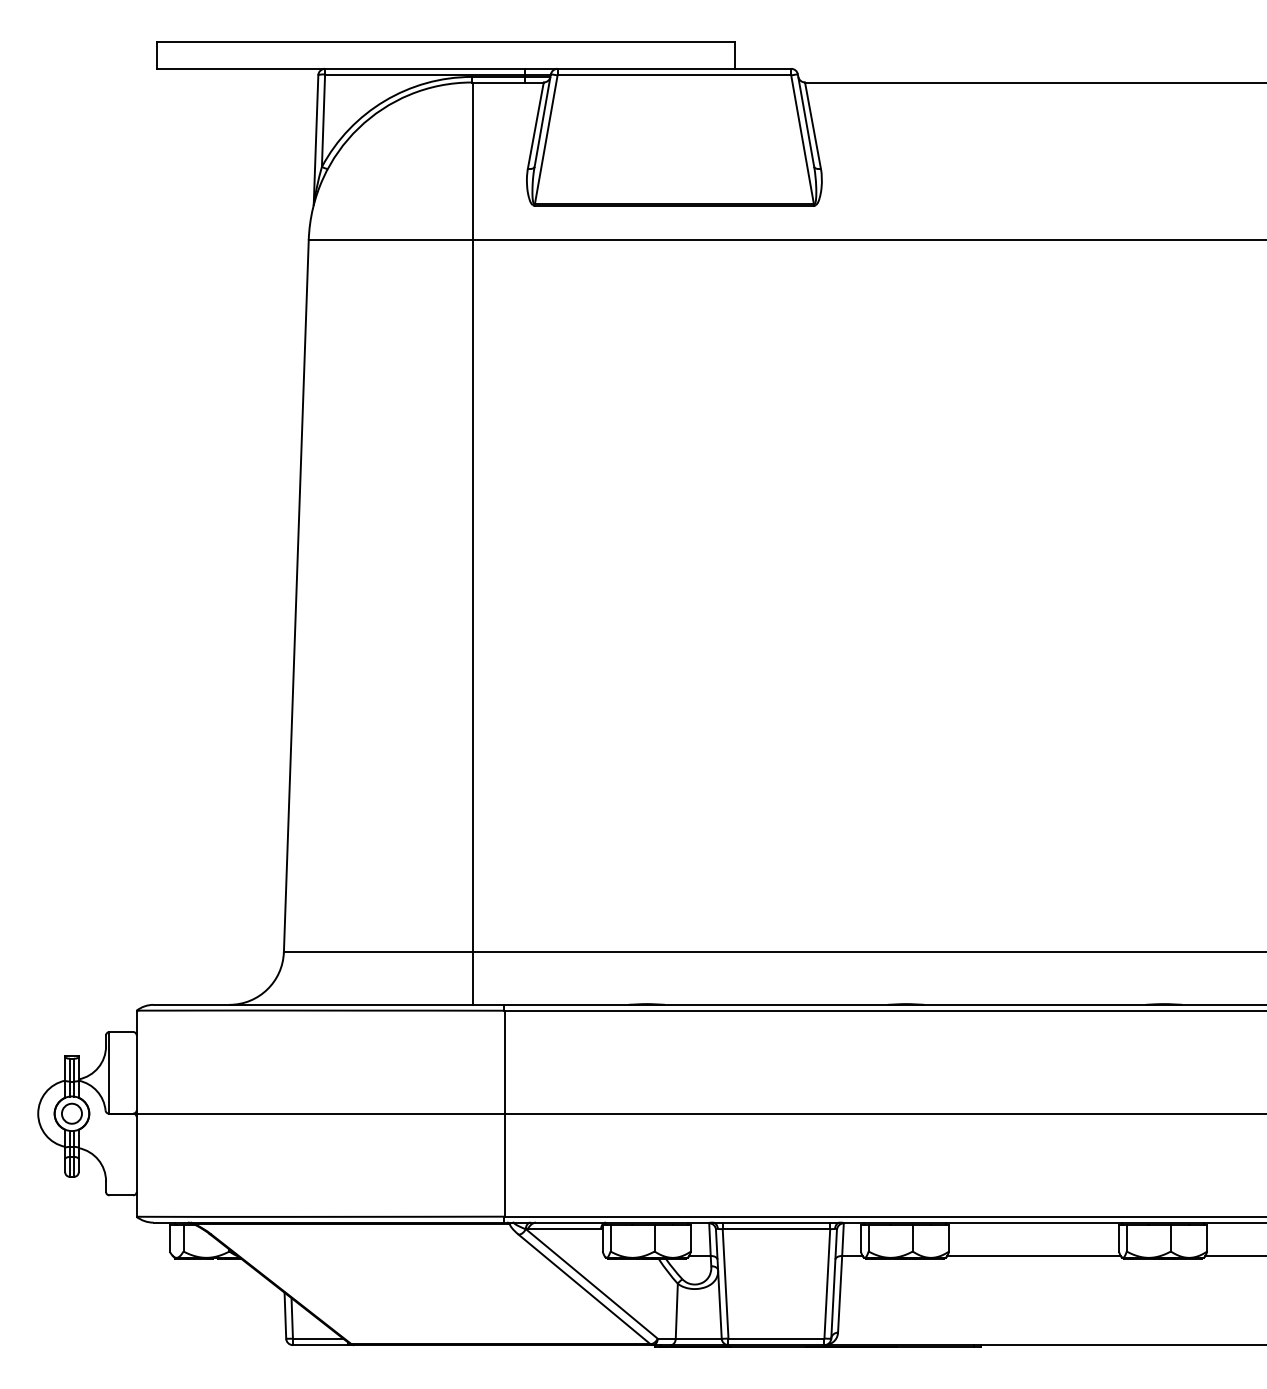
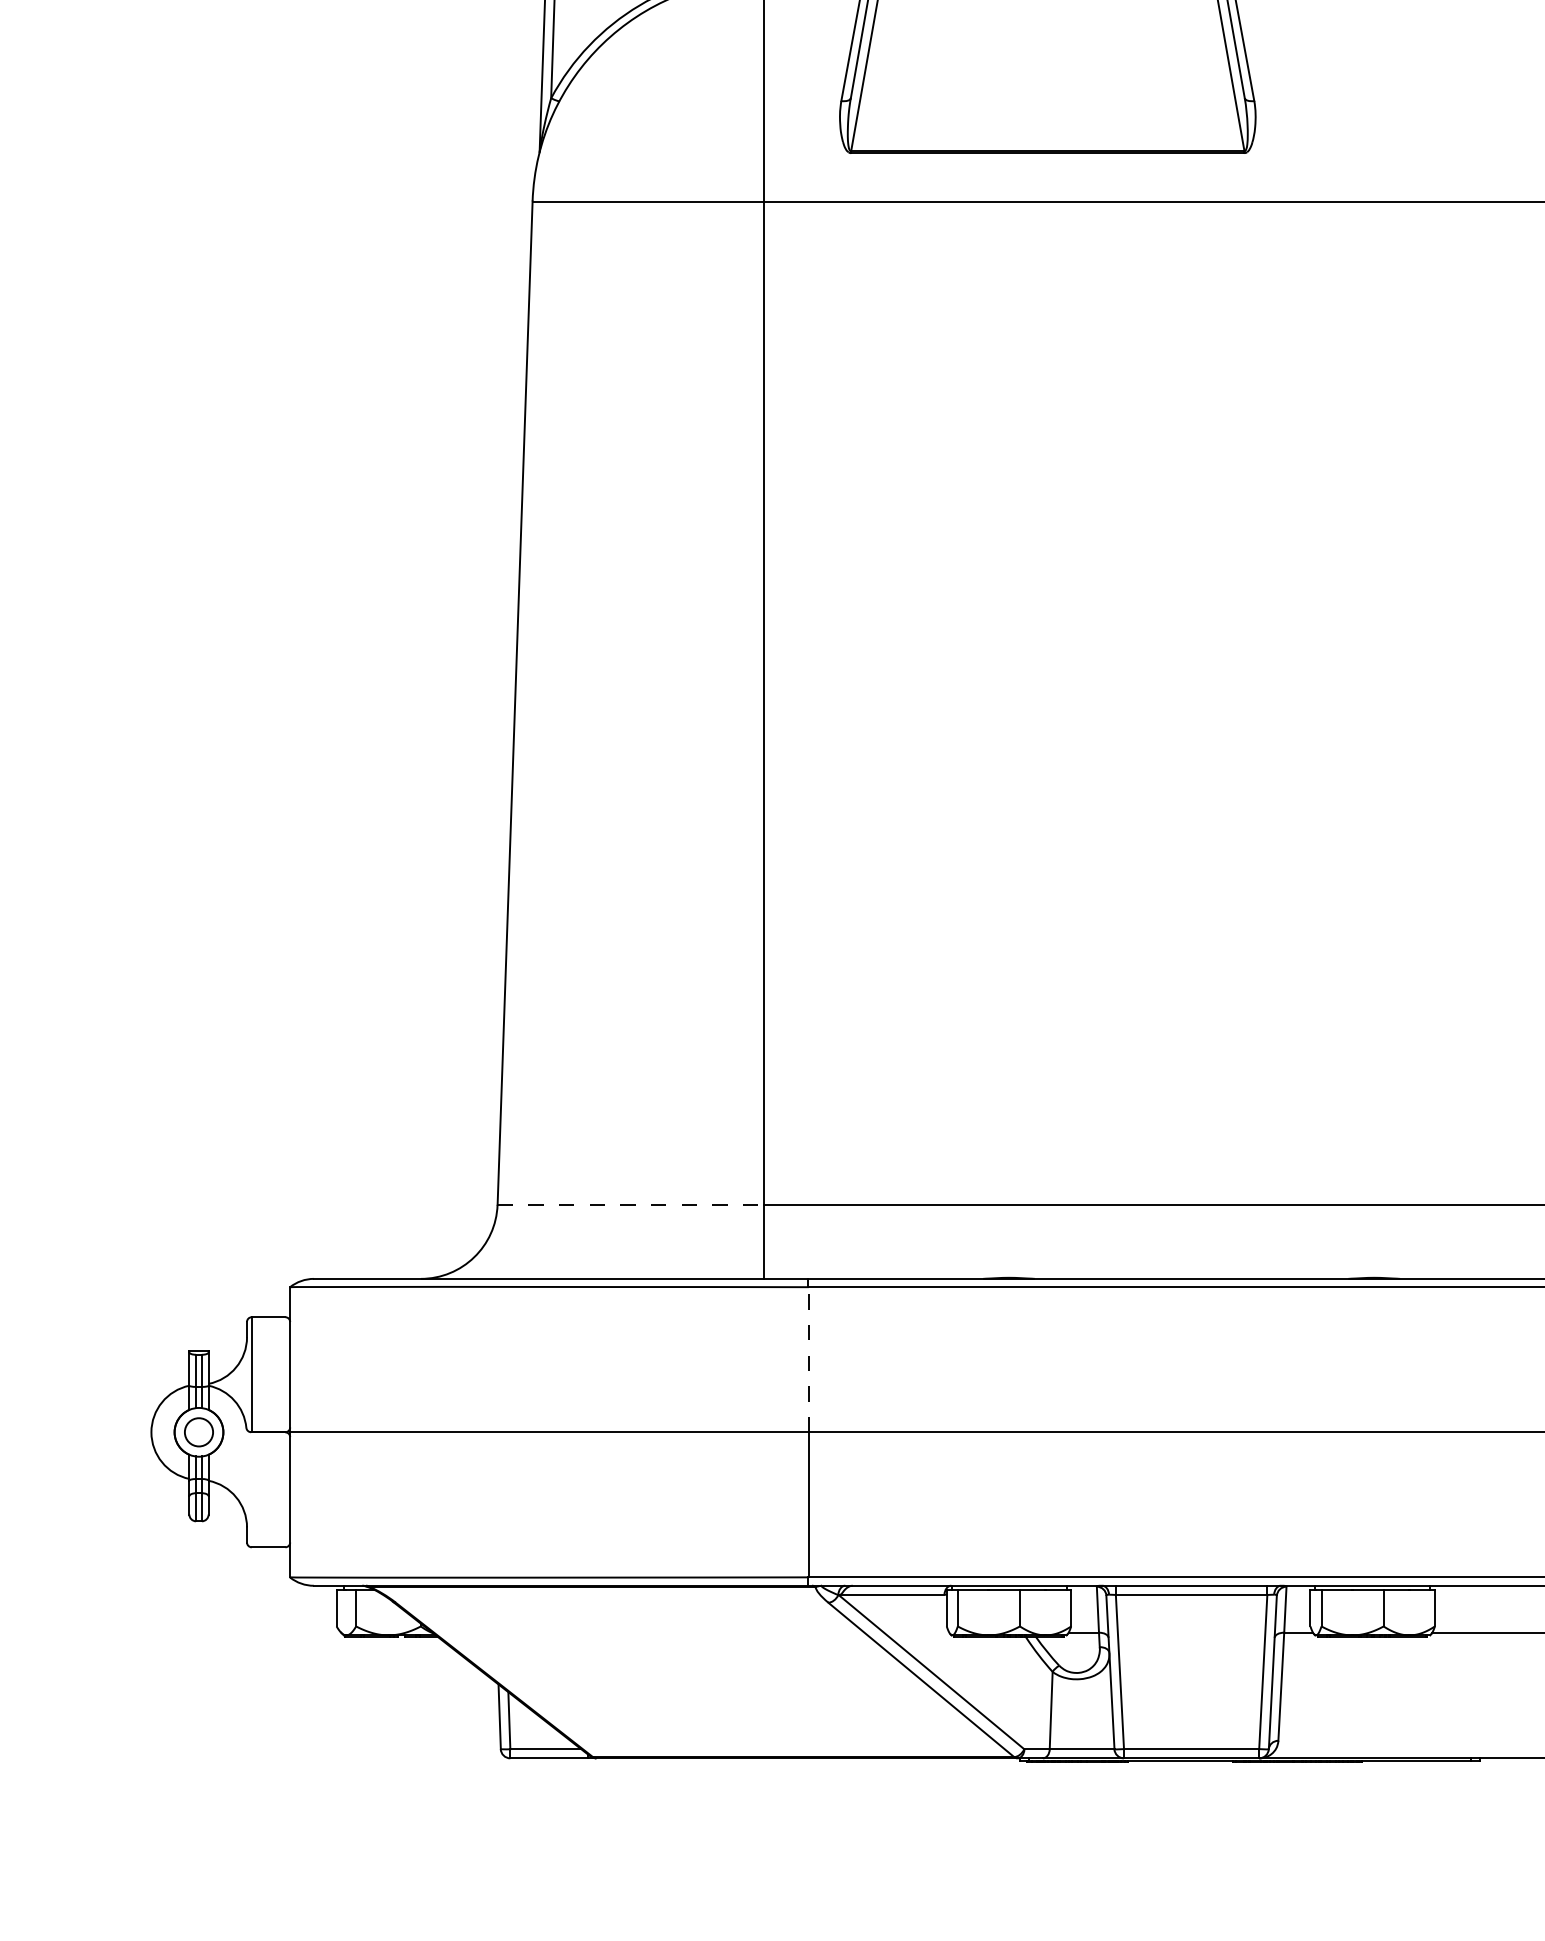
line: (378, 952) -> (630, 1205), solid -> dashed
line: (504, 1062) -> (808, 1360), solid -> dashed

